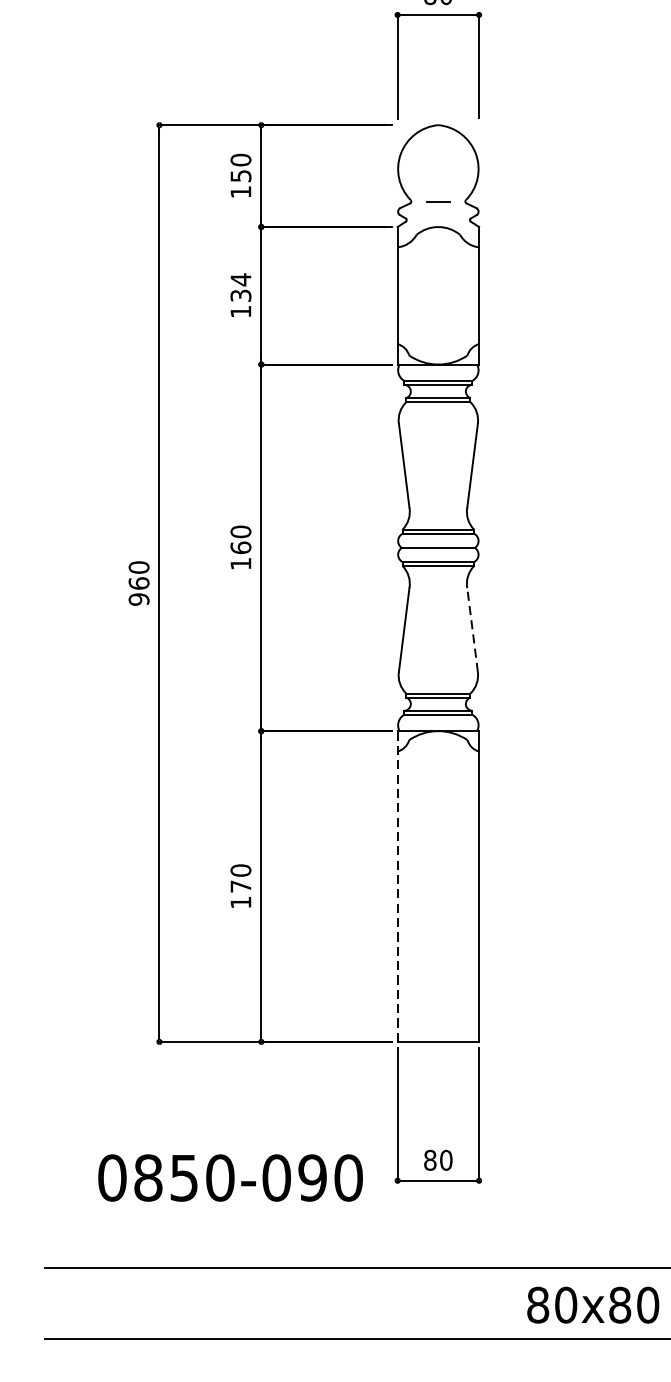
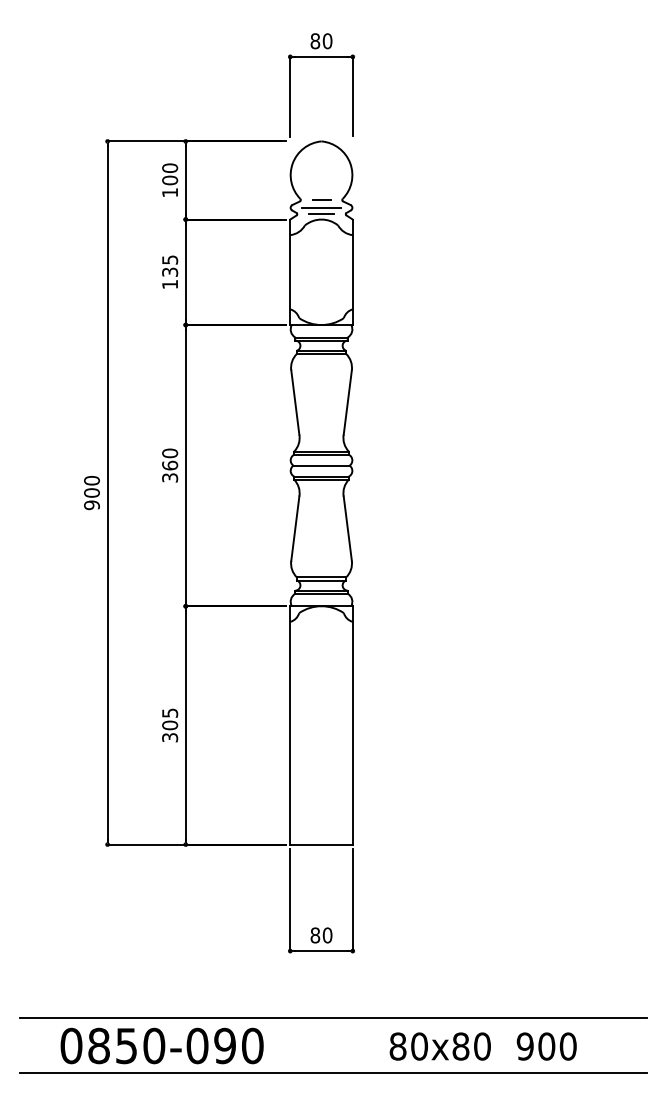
text: (241, 176) -> (170, 180), 150 -> 100
line: (438, 211) -> (321, 207), added
line: (438, 220) -> (321, 214), added
text: (241, 280) -> (170, 260), 134 -> 135
text: (241, 563) -> (170, 477), 160 -> 360
text: (138, 582) -> (91, 492), 960 -> 900
line: (472, 629) -> (347, 528), dashed -> solid
line: (397, 885) -> (290, 724), dashed -> solid
text: (241, 886) -> (170, 725), 170 -> 305
text: (229, 1177) -> (161, 1045), moved

